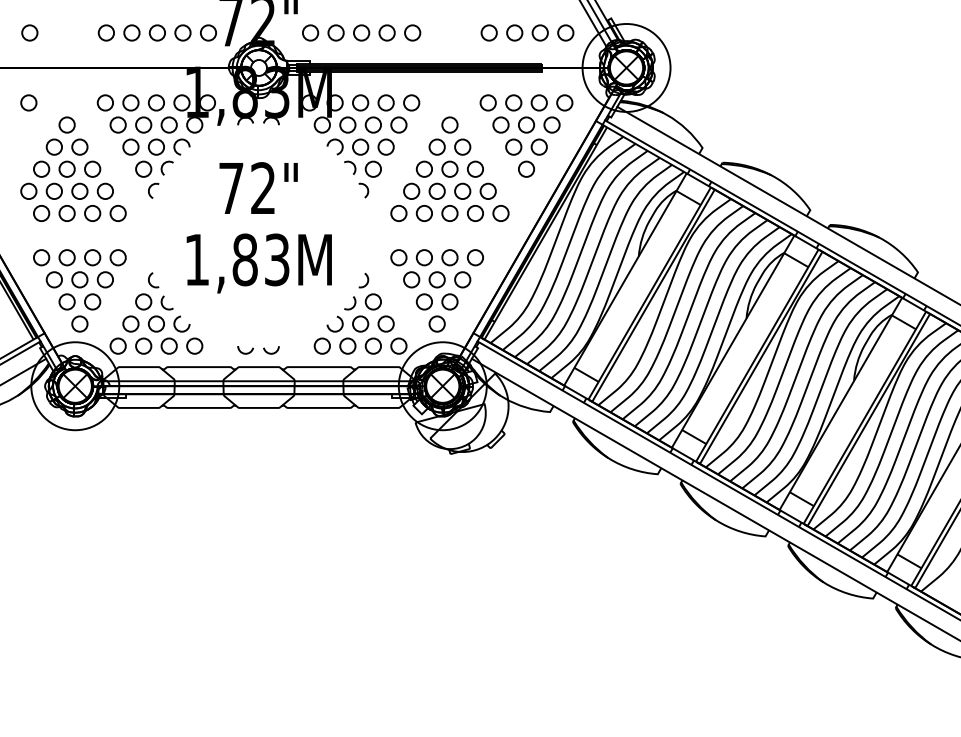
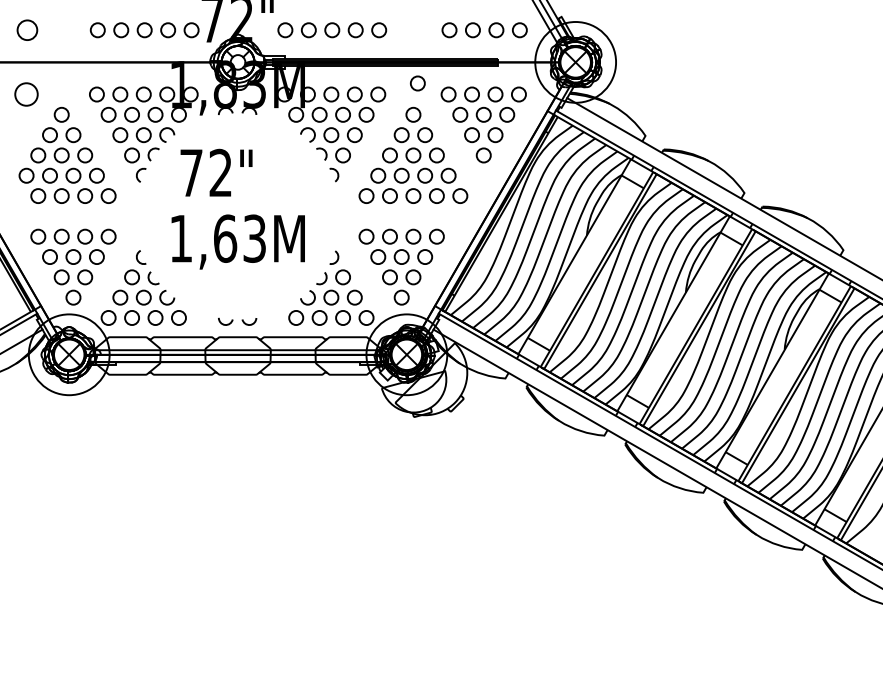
circle: (29, 32) -> (27, 29), size x1.4
circle: (454, 90) -> (417, 83), added
circle: (28, 102) -> (26, 94), size x1.6
text: (258, 187) -> (216, 172), moved
text: (245, 259) -> (225, 238), 1,83M -> 1,63M

